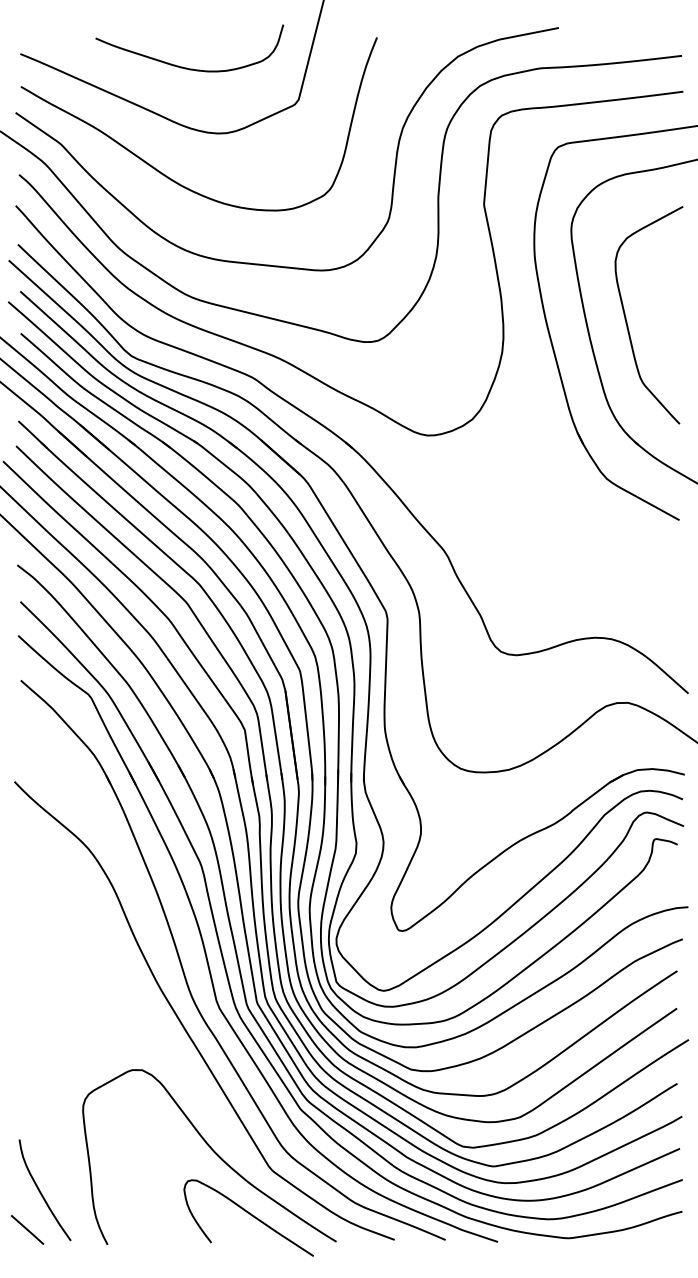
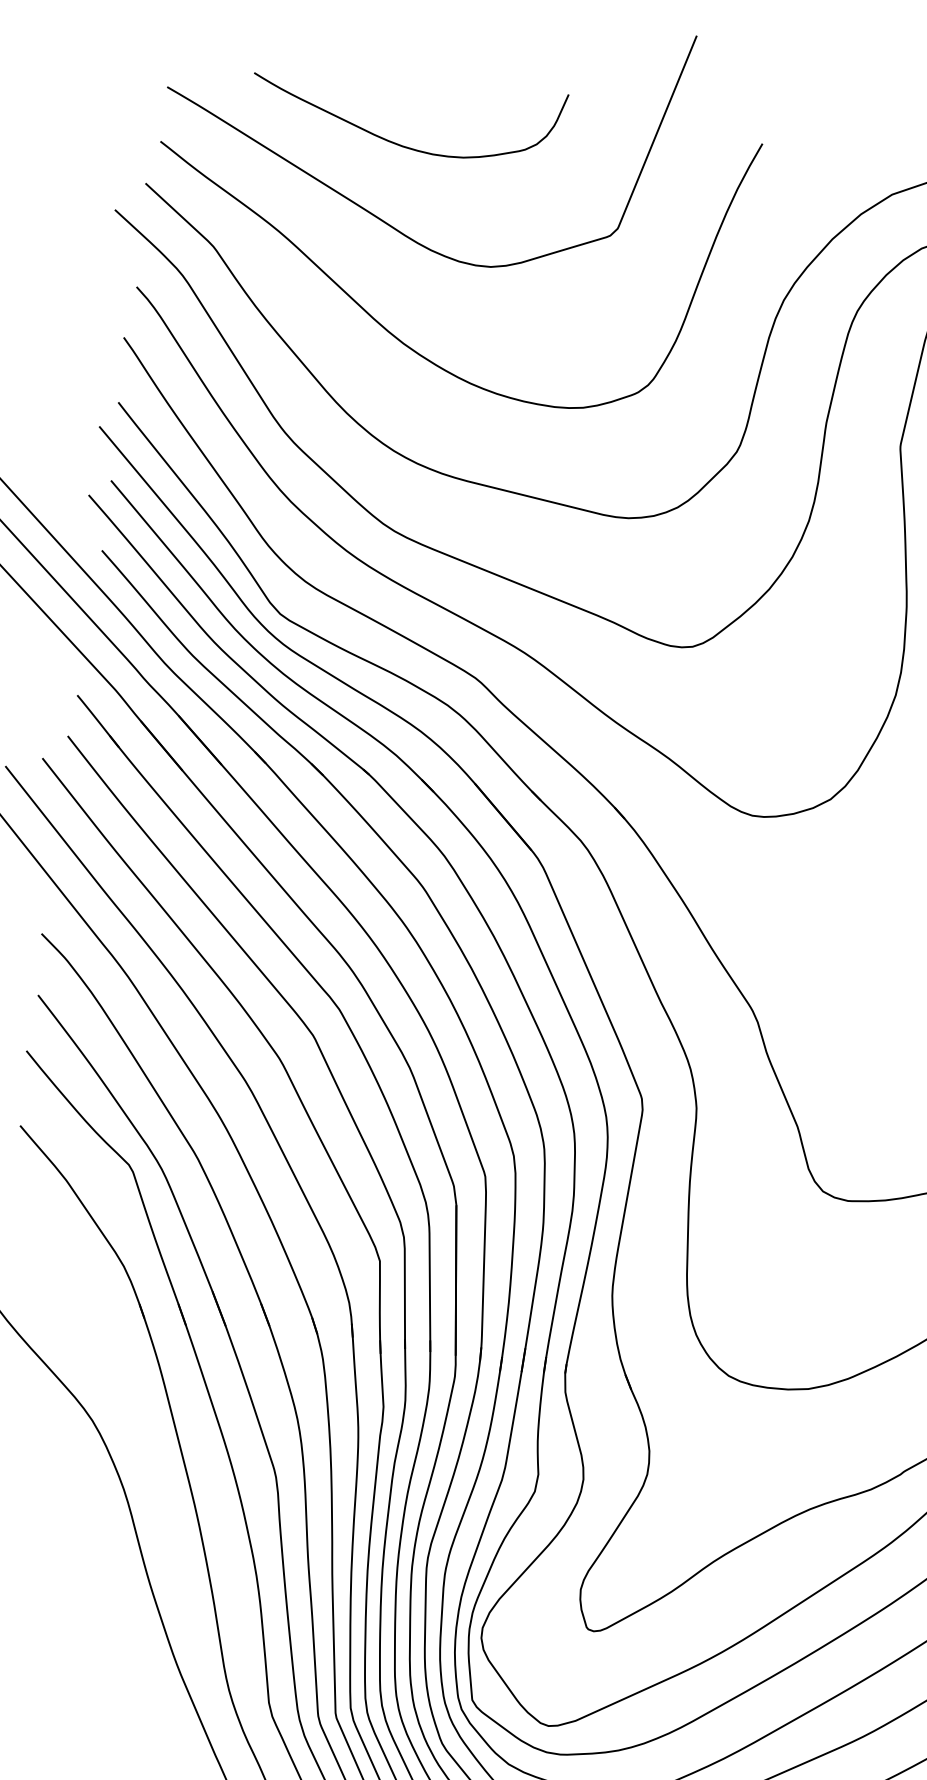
curve: (187, 67) -> (399, 142), moved

